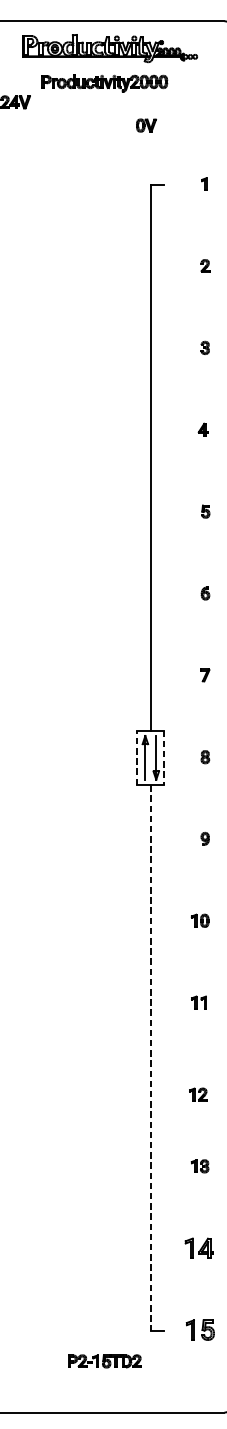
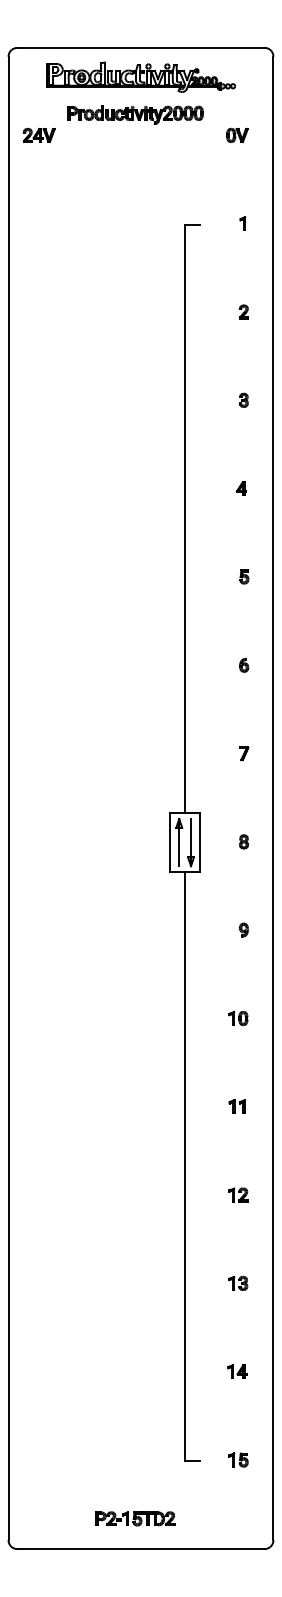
part: (146, 124) -> (237, 134), moved
line: (137, 757) -> (170, 842), dashed -> solid
line: (164, 758) -> (199, 843), dashed -> solid
line: (151, 1057) -> (185, 1166), dashed -> solid
part: (198, 1094) -> (238, 1194), moved
part: (199, 1247) -> (237, 1371), size x0.62
part: (200, 1329) -> (238, 1459), size x0.62
part: (104, 1361) -> (135, 1518), moved

